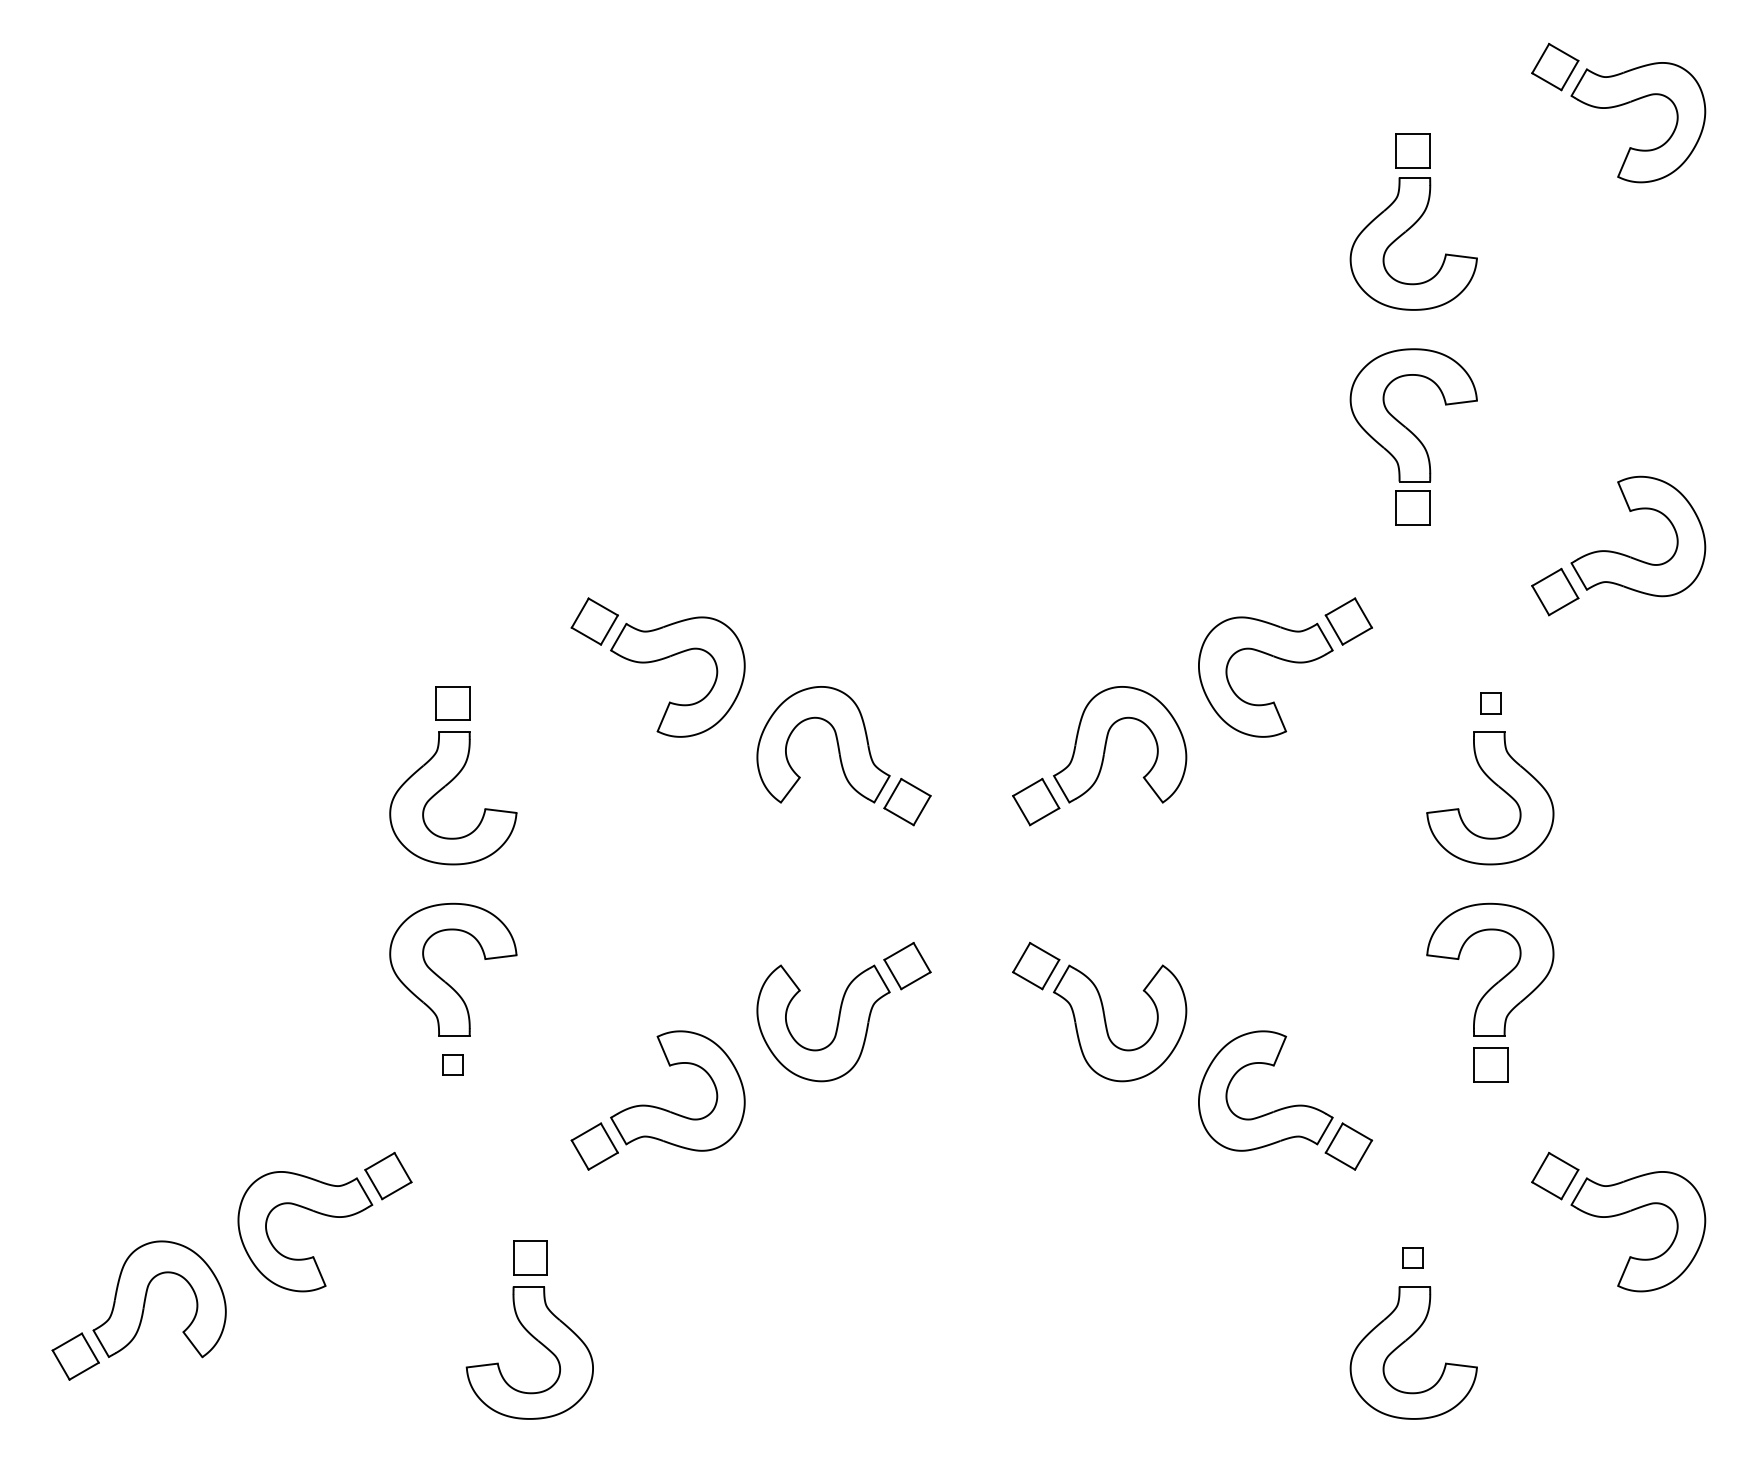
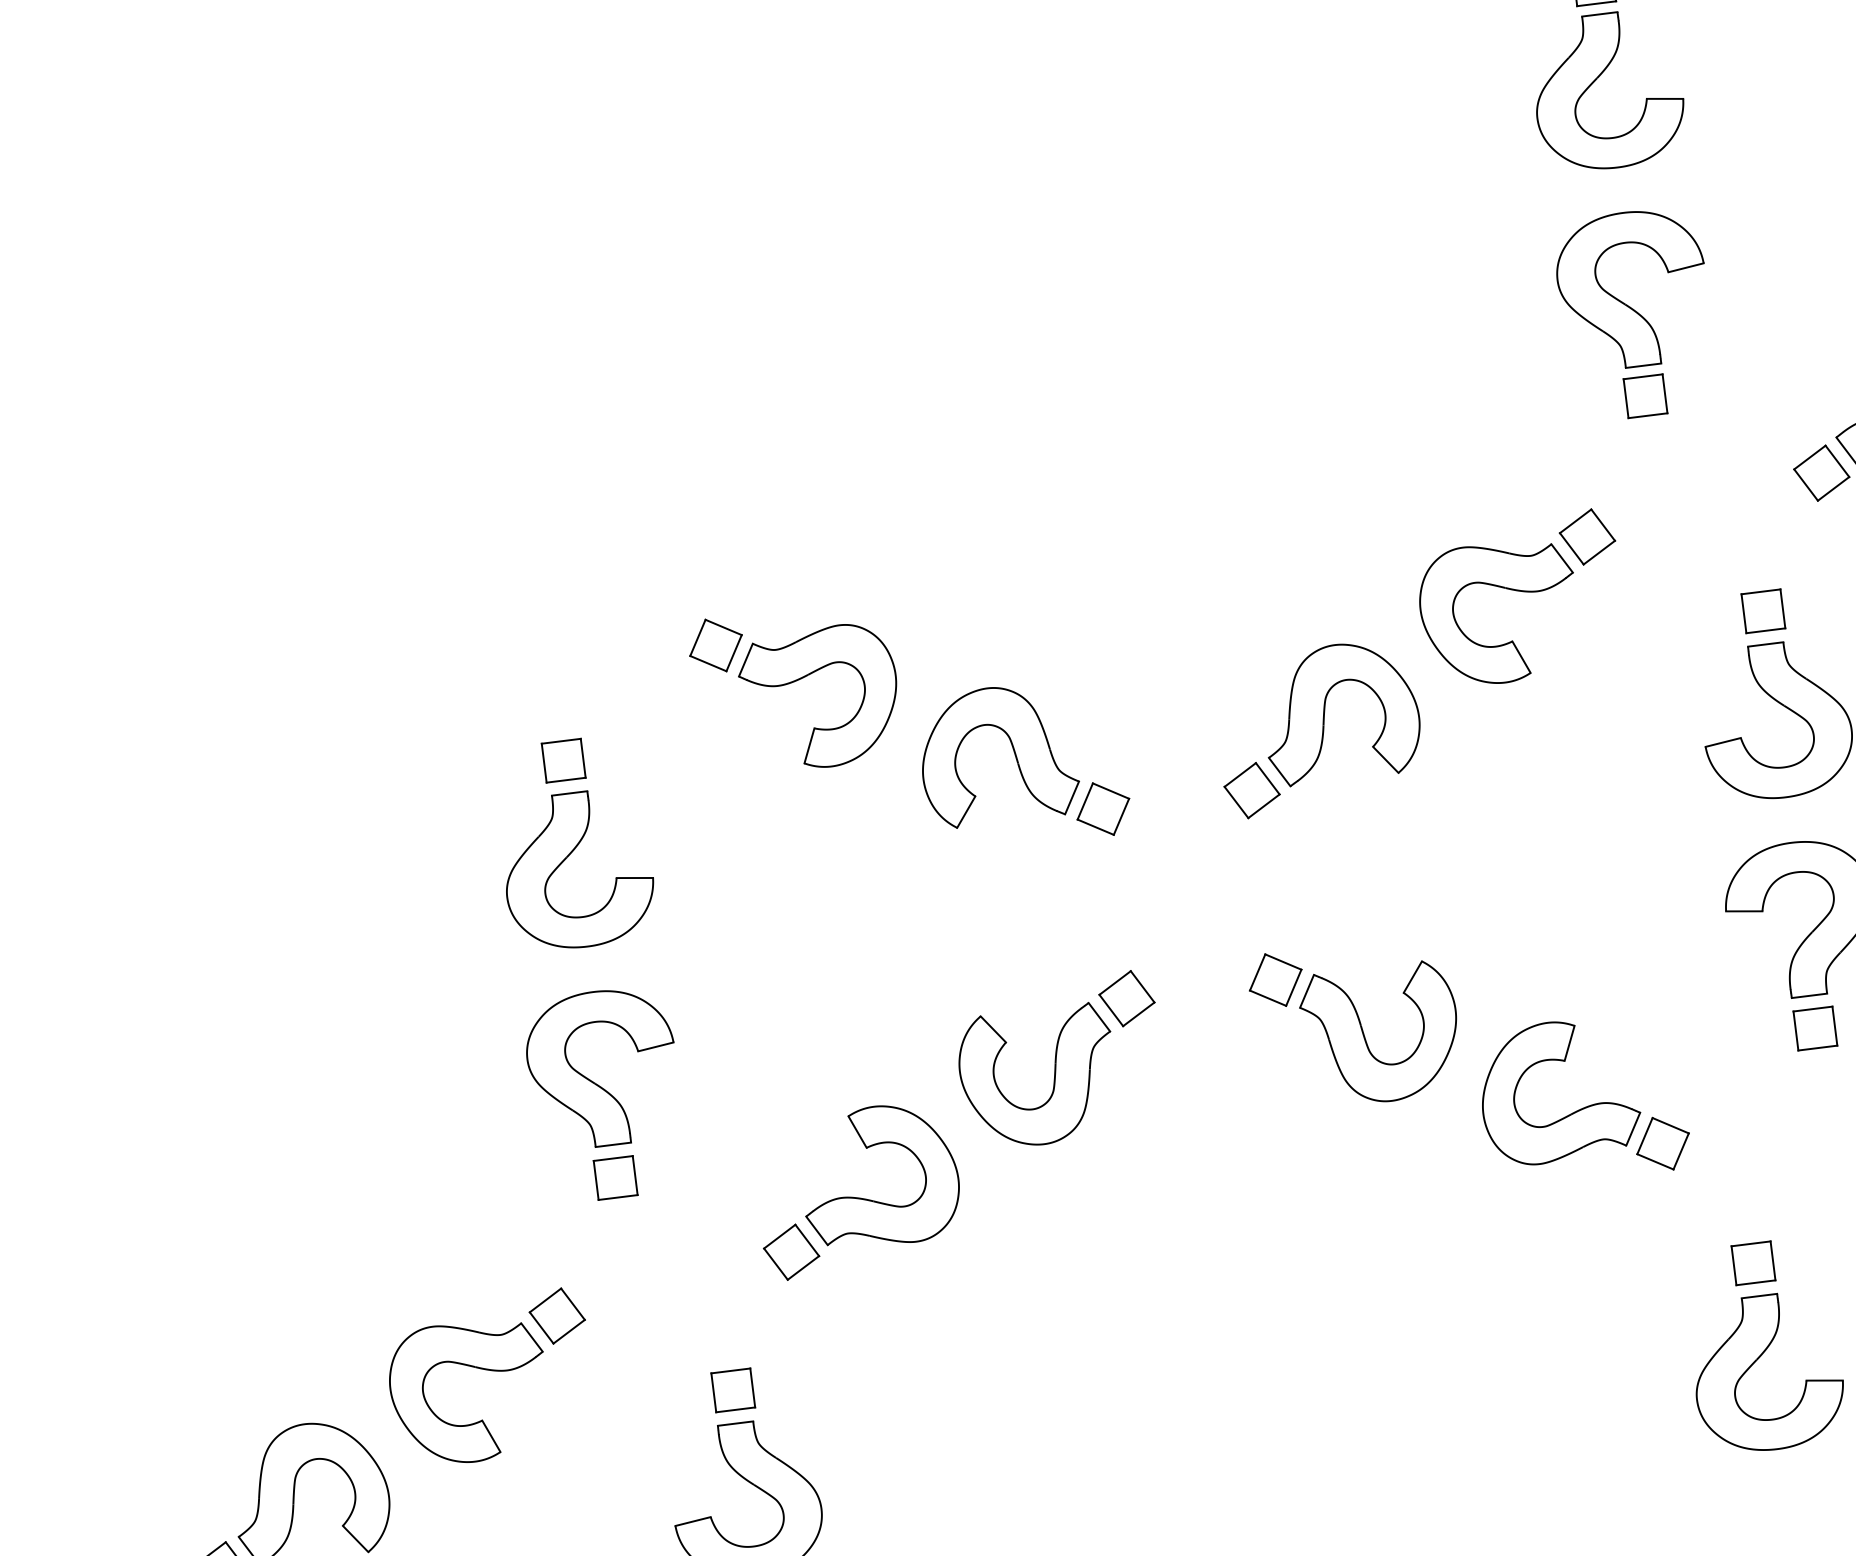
part: (1490, 703) -> (1762, 611), size x1.67
part: (452, 1064) -> (615, 1177), size x1.67
part: (1412, 1257) -> (1752, 1262), size x1.67

